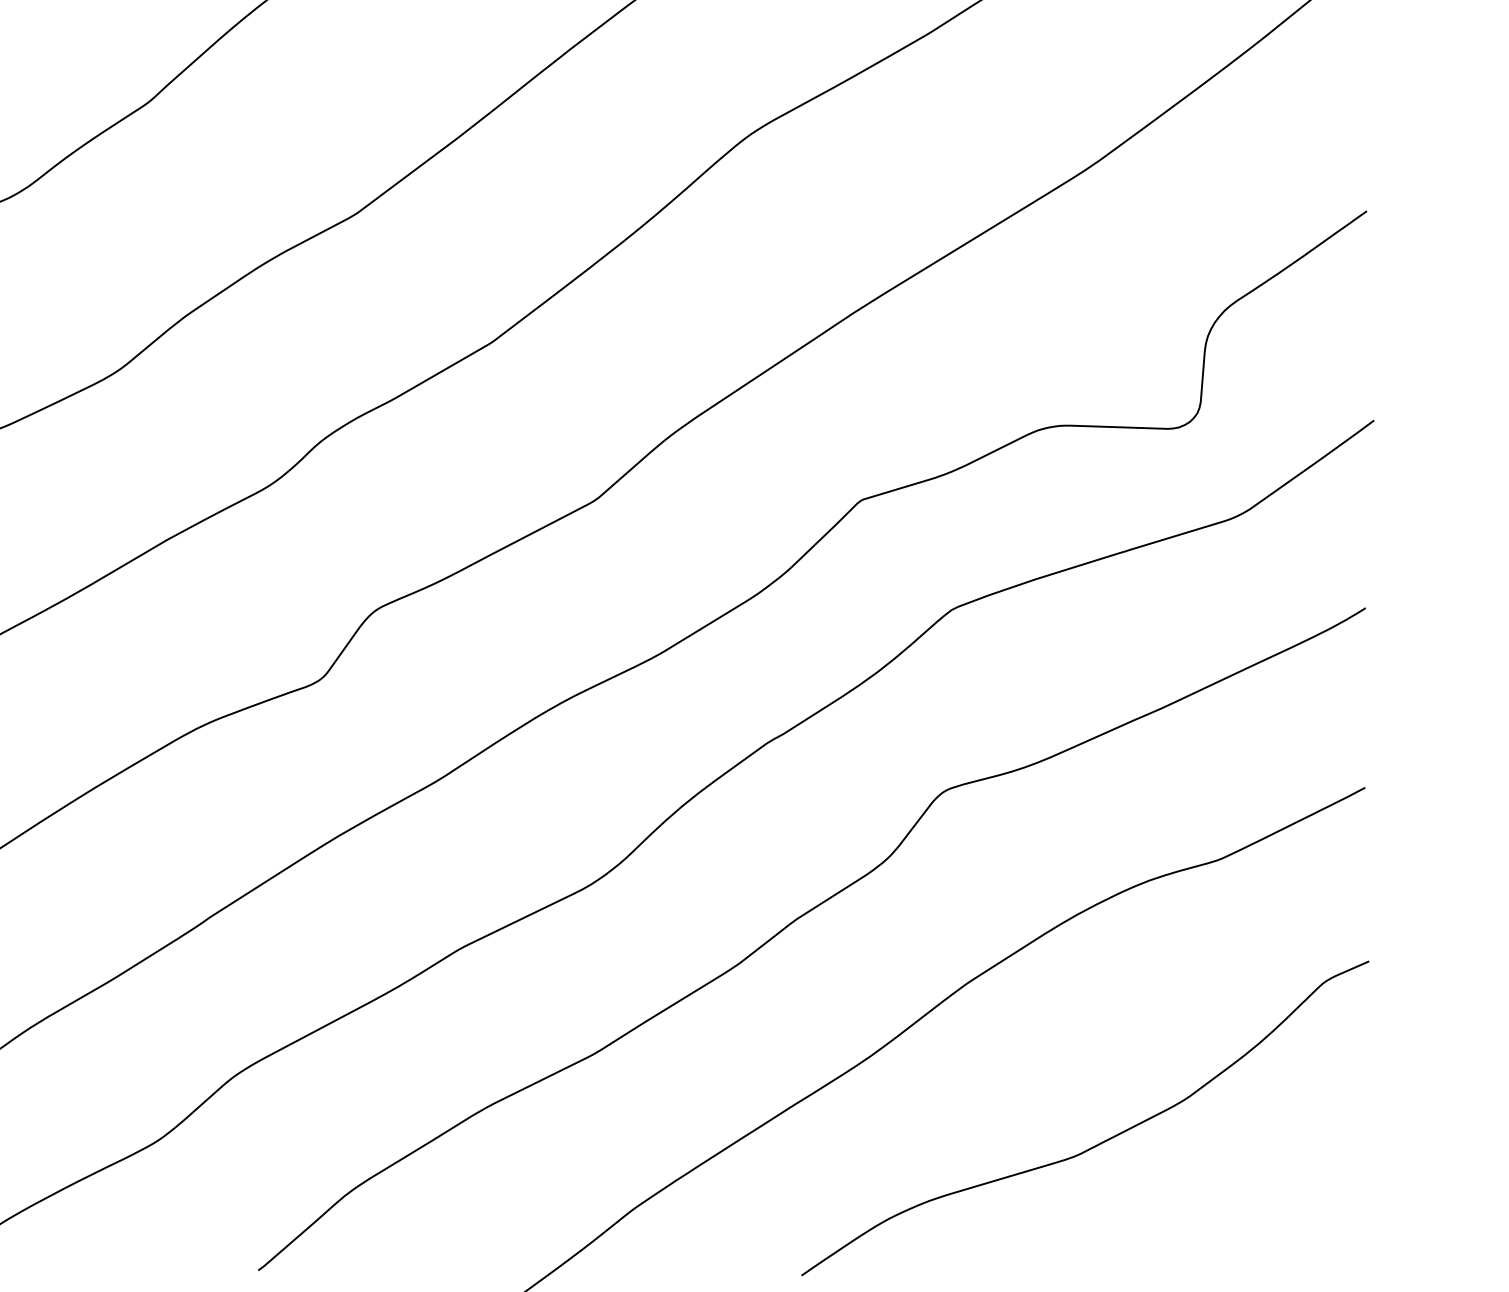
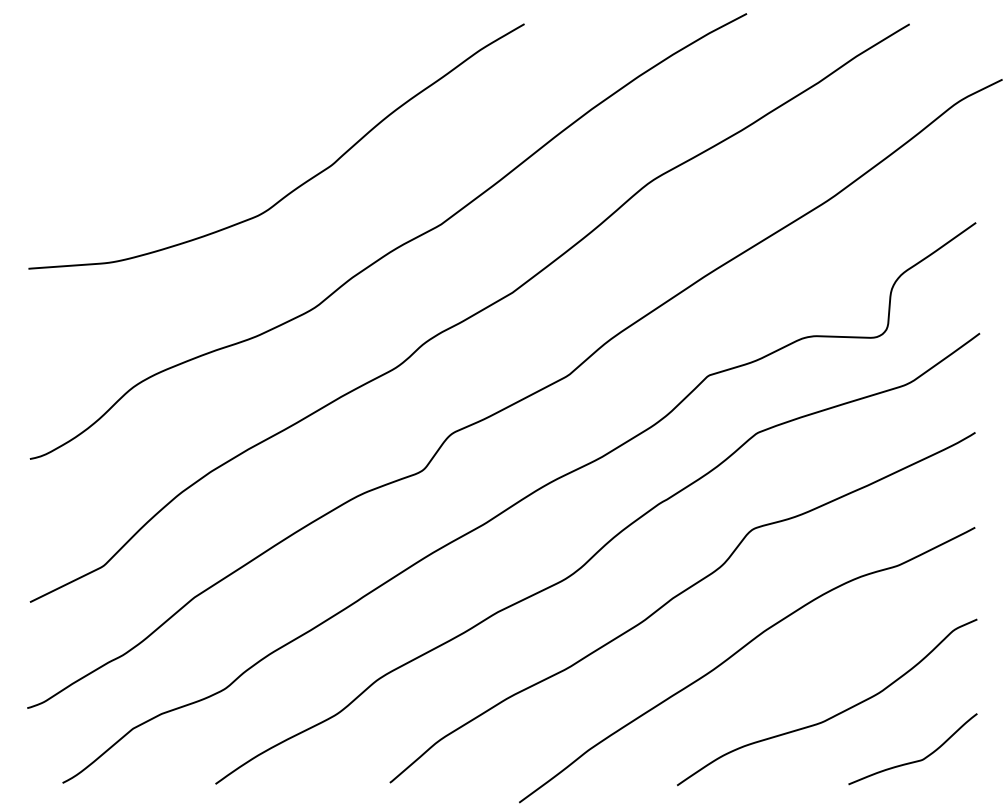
curve: (1252, 1228) -> (915, 760), added

